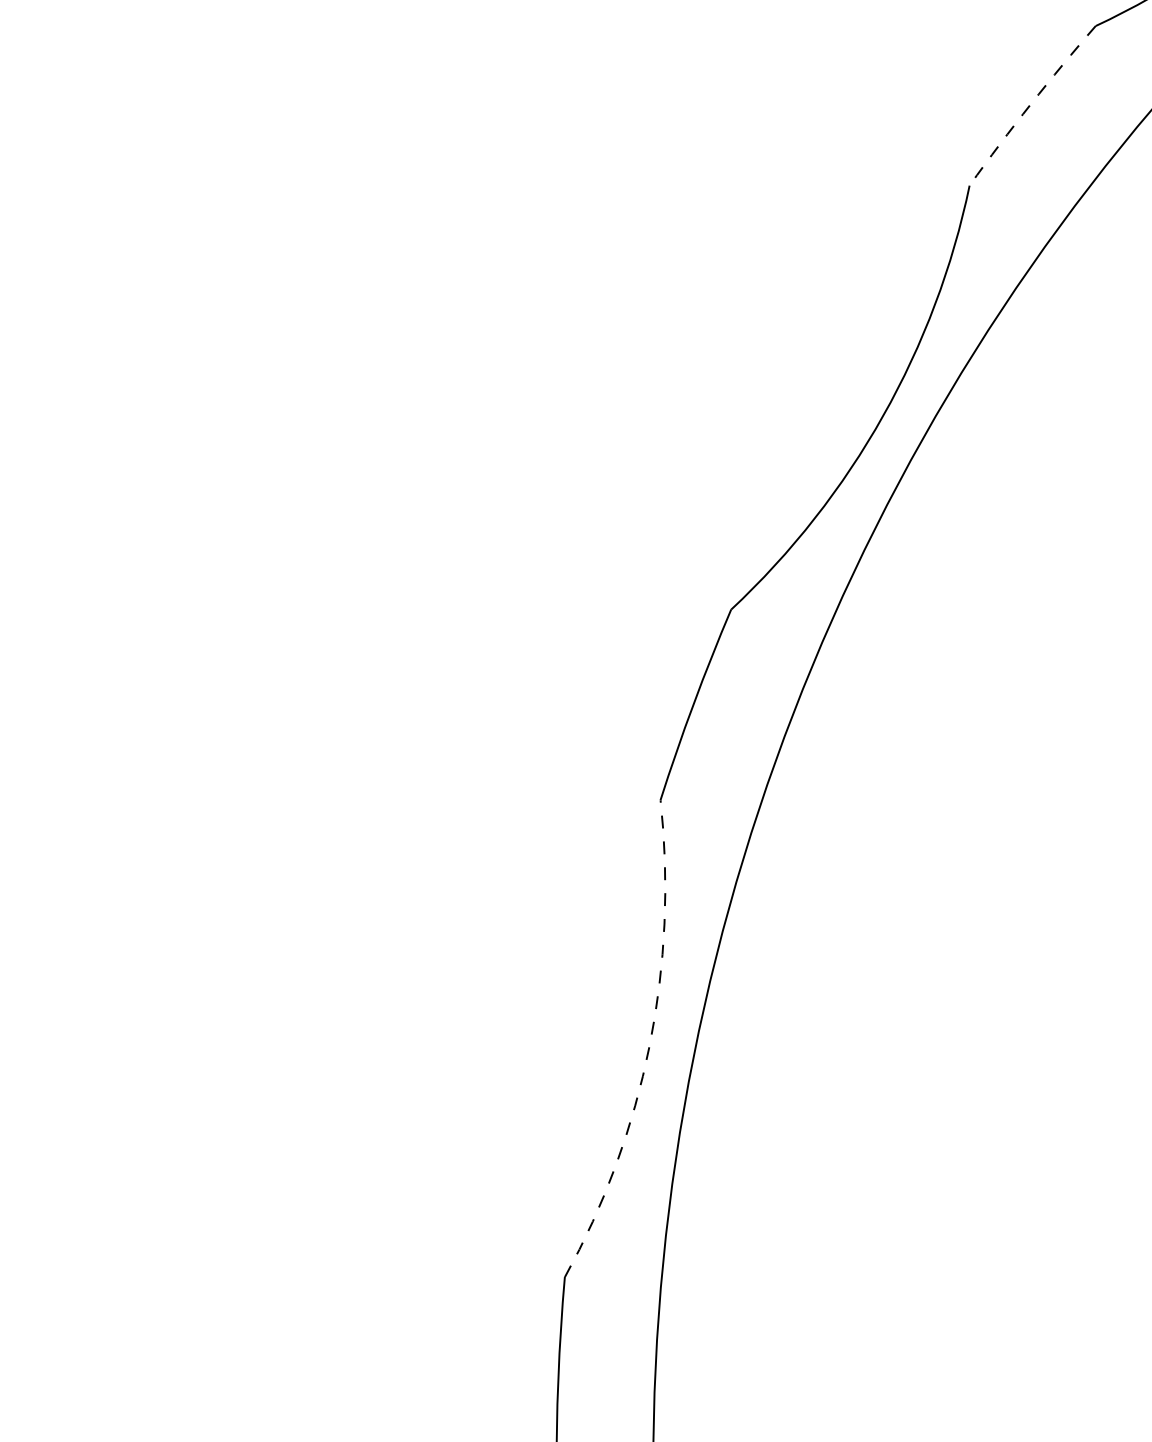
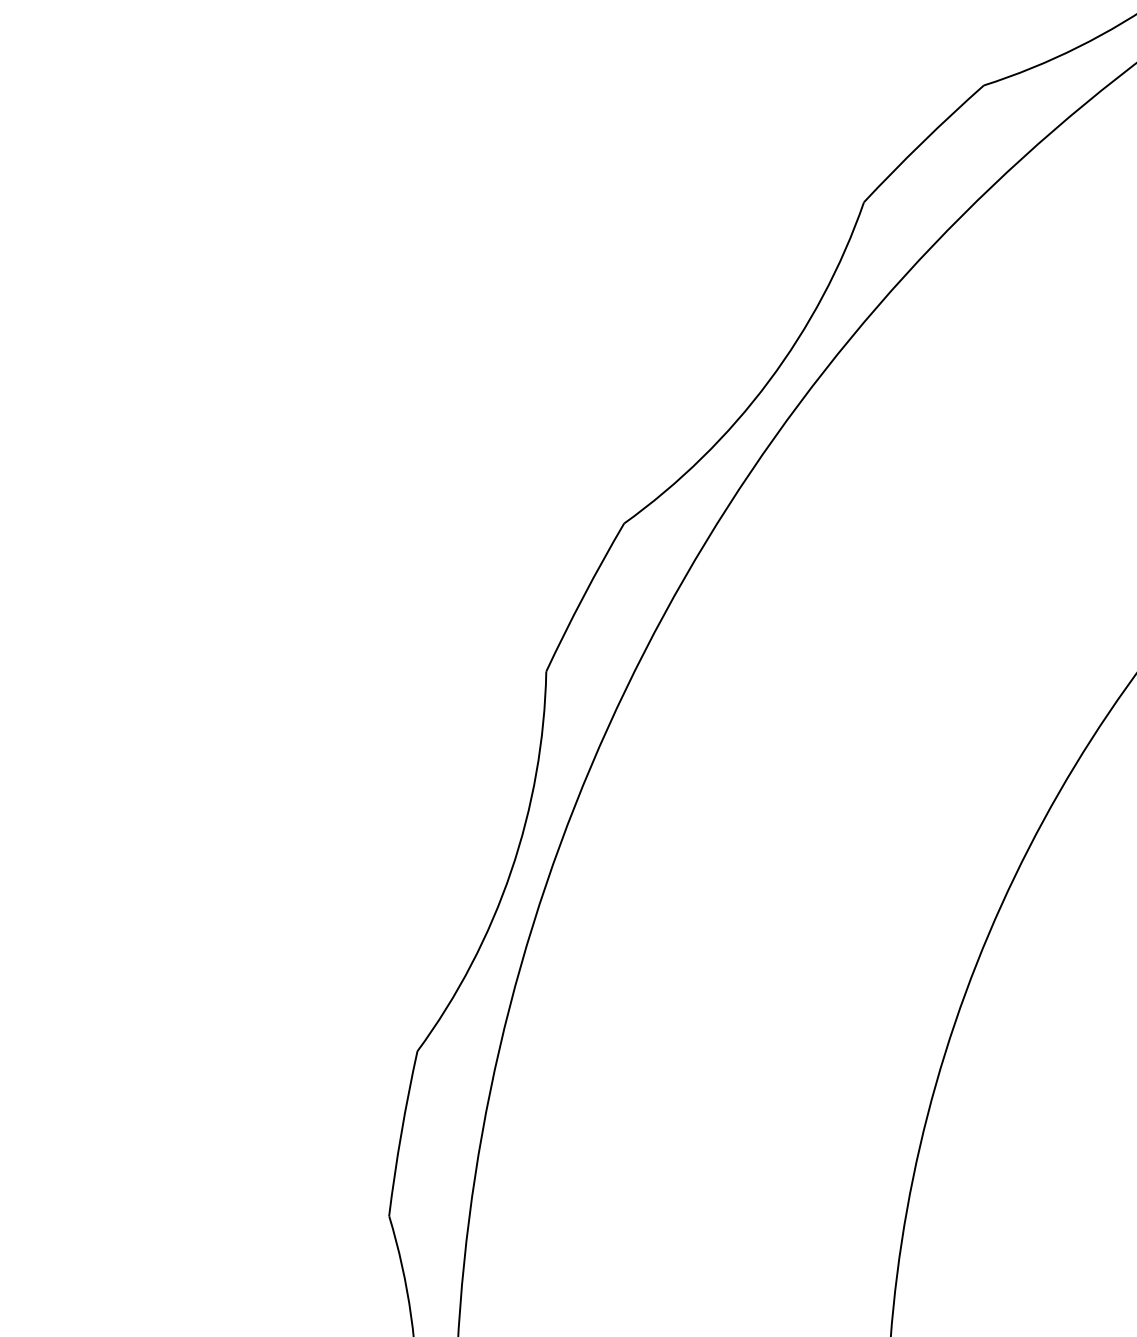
arc: (1030, 104) -> (922, 142), dashed -> solid
arc: (649, 1046) -> (511, 871), dashed -> solid

